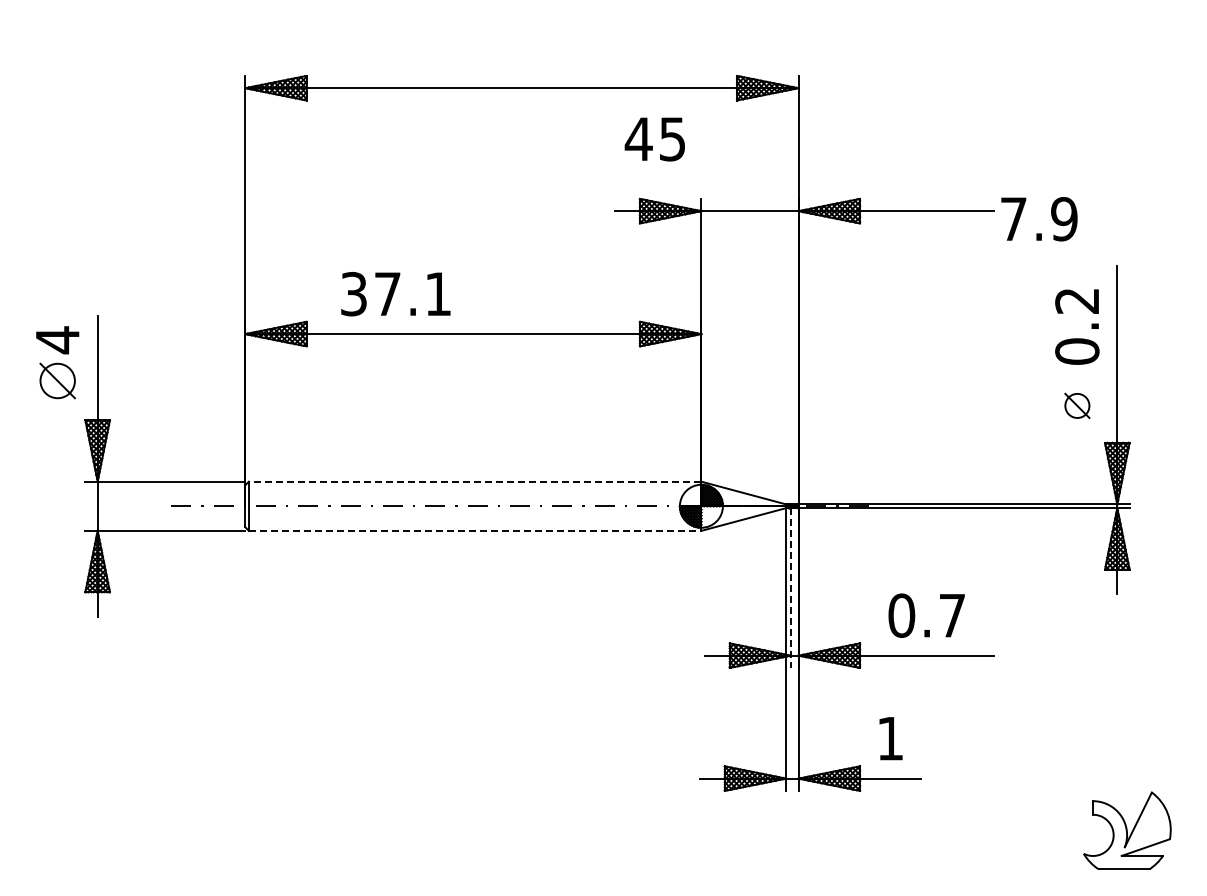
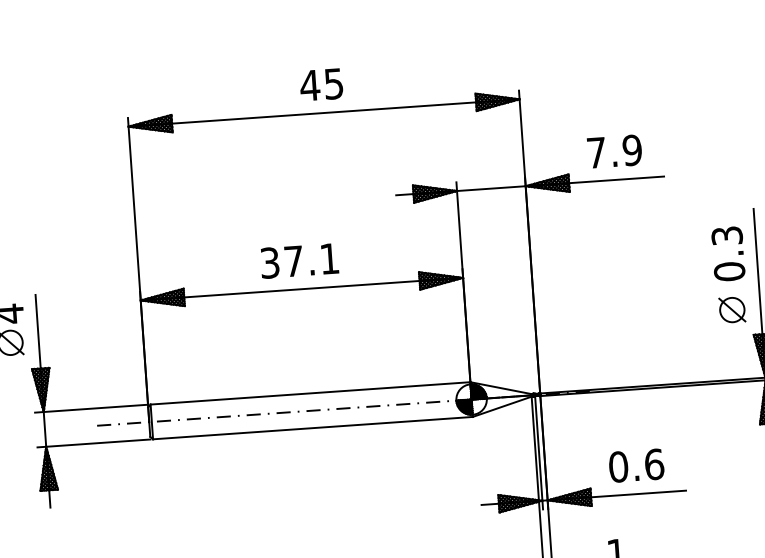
text: (654, 139) -> (321, 85), moved
text: (1039, 219) -> (614, 151), moved
text: (395, 294) -> (299, 261), moved
text: (1077, 300) -> (727, 235), 0.2 -> 0.3
part: (1077, 405) -> (732, 309), size x1.43
line: (474, 481) -> (310, 393), dashed -> solid
line: (475, 530) -> (313, 427), dashed -> solid
line: (791, 588) -> (539, 453), dashed -> solid
text: (952, 615) -> (654, 464), 0.7 -> 0.6

